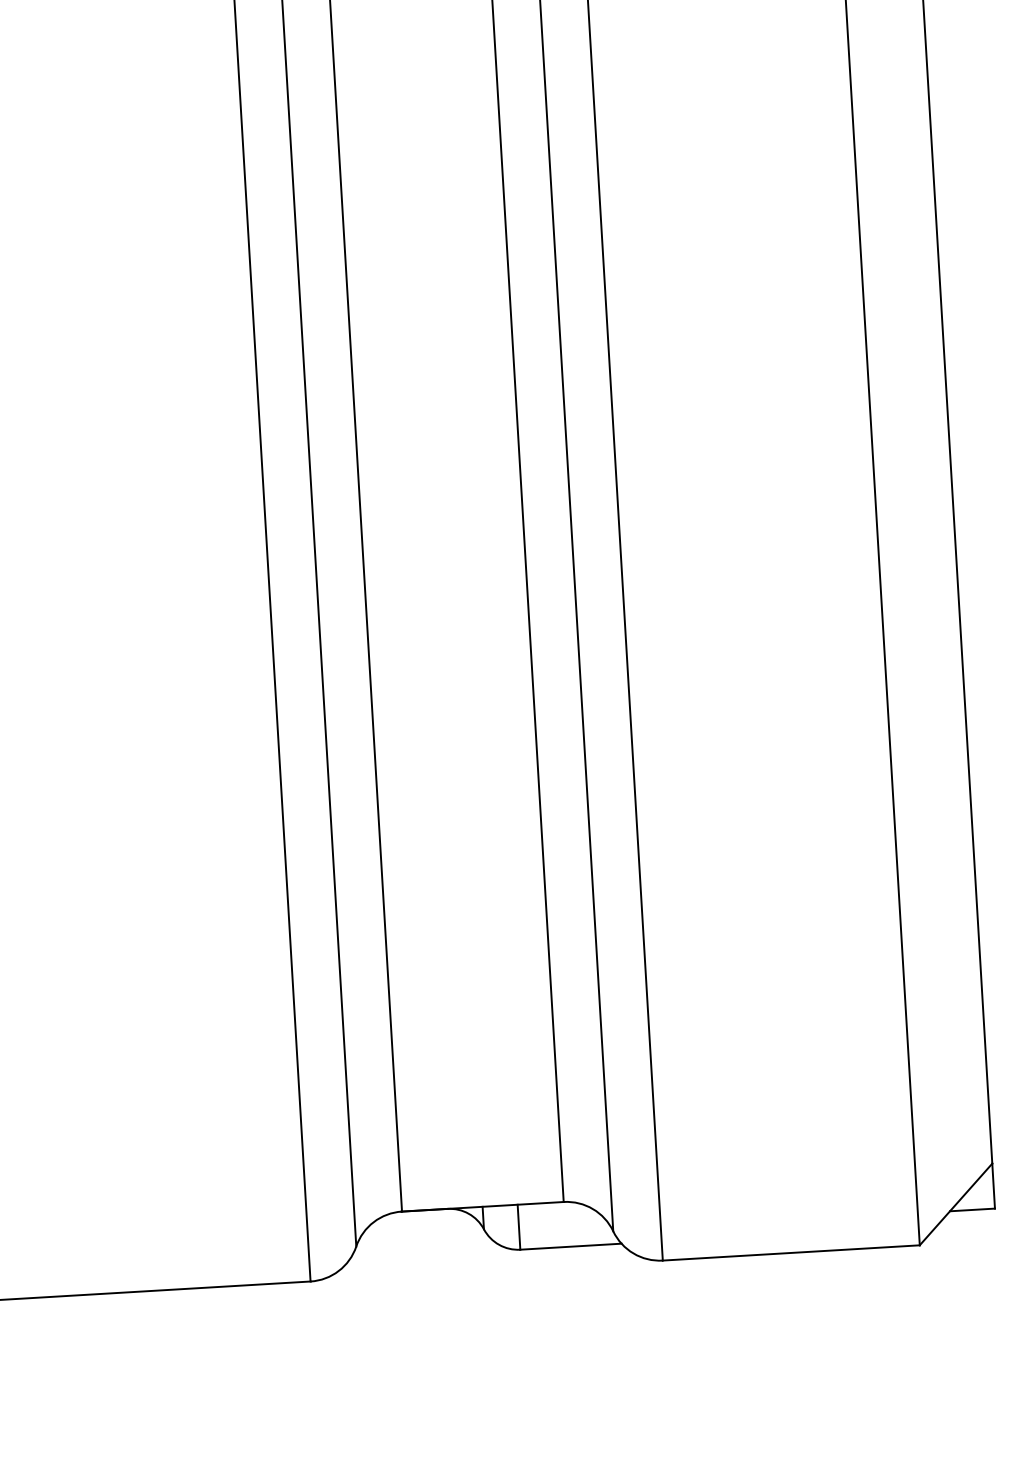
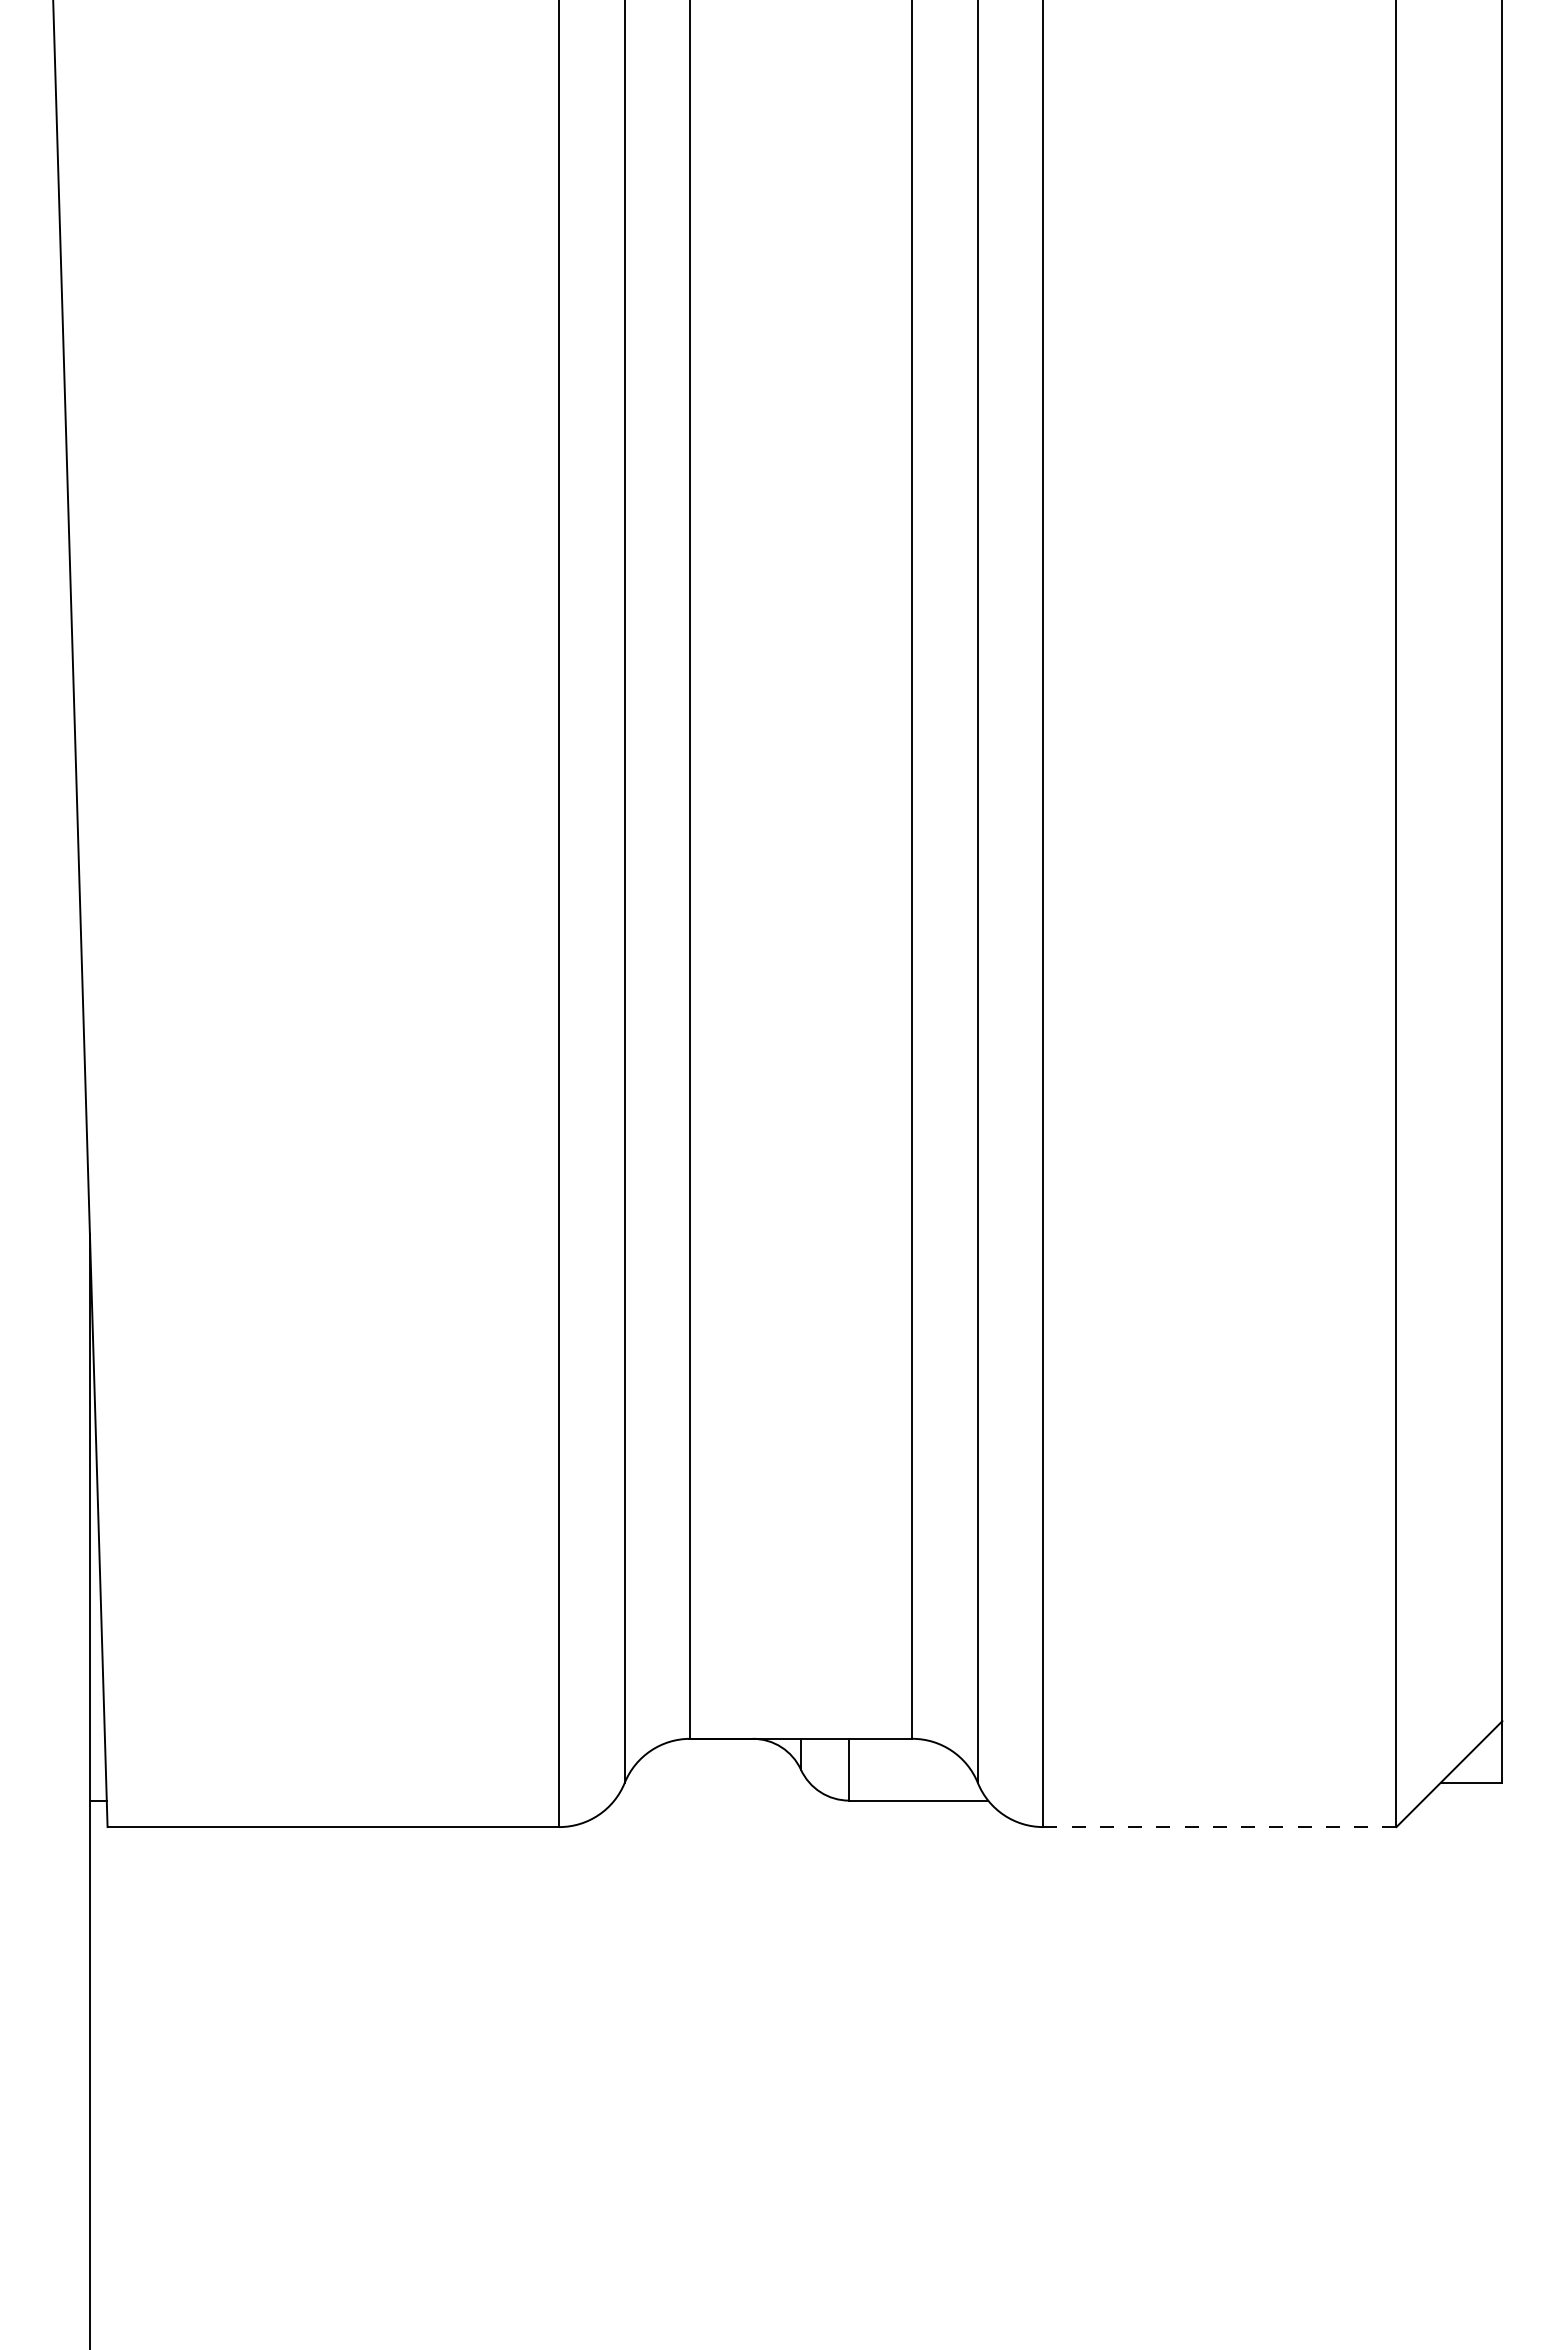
line: (791, 1253) -> (1219, 1827), solid -> dashed

